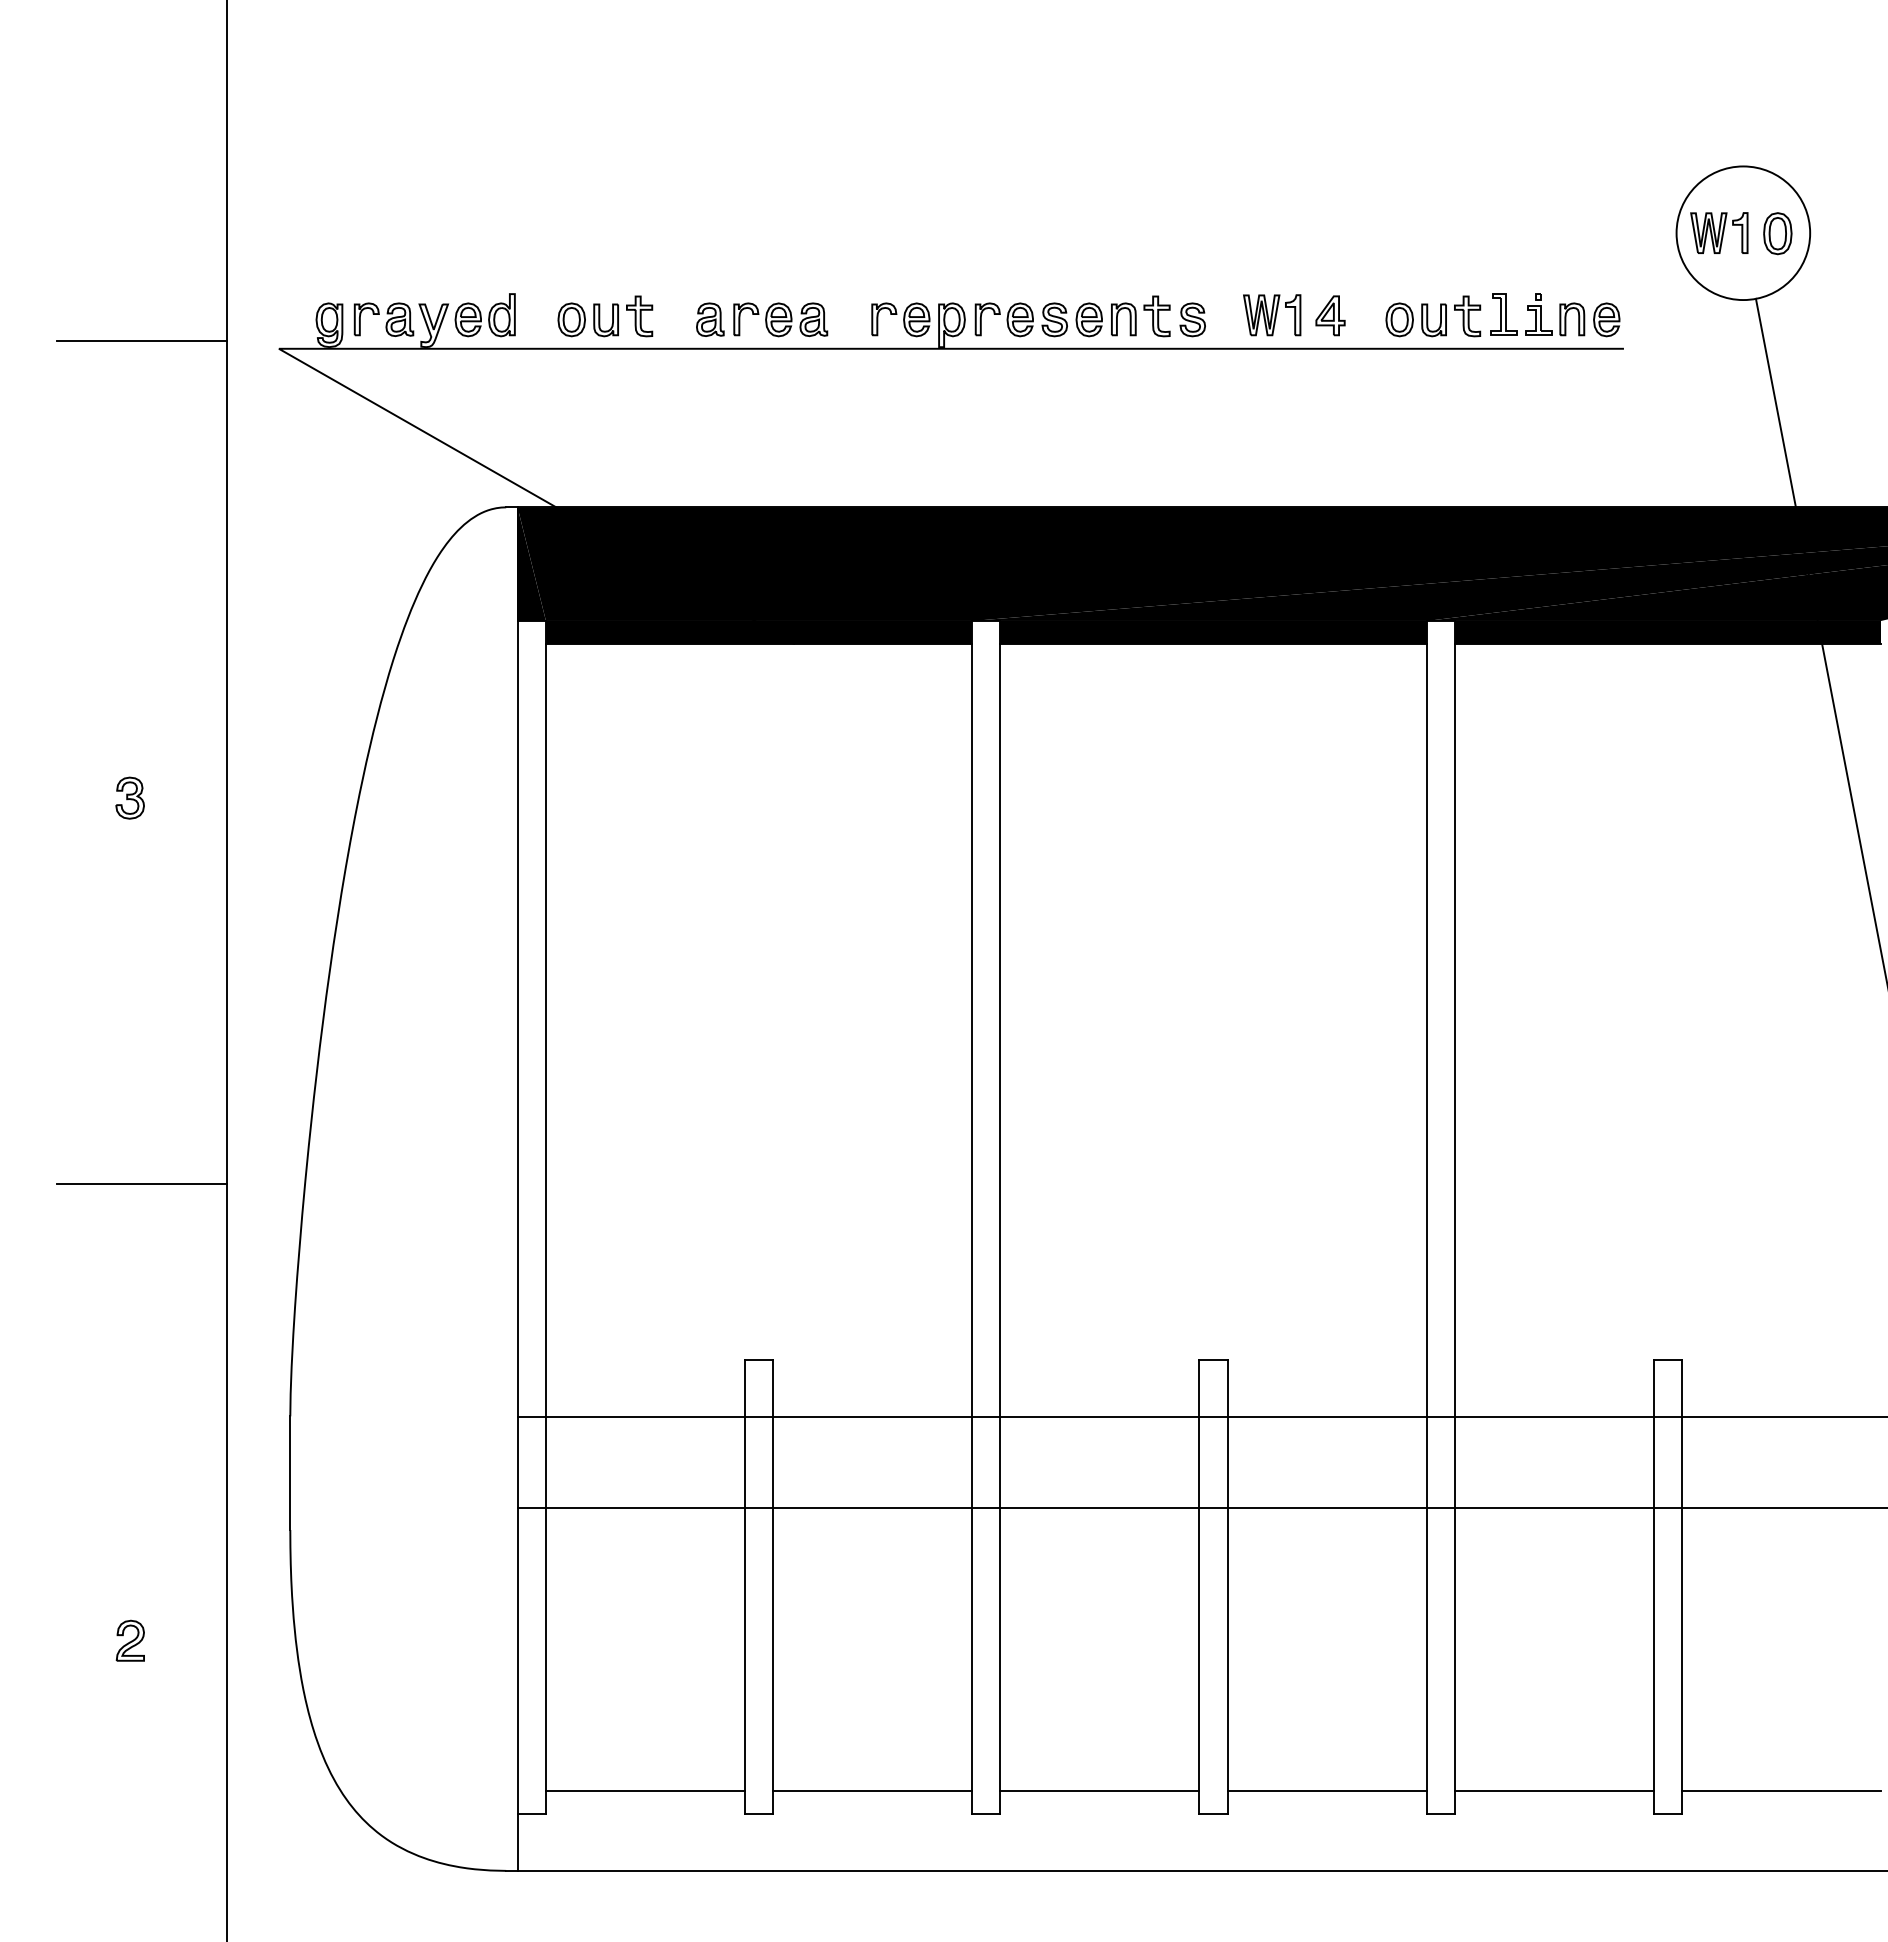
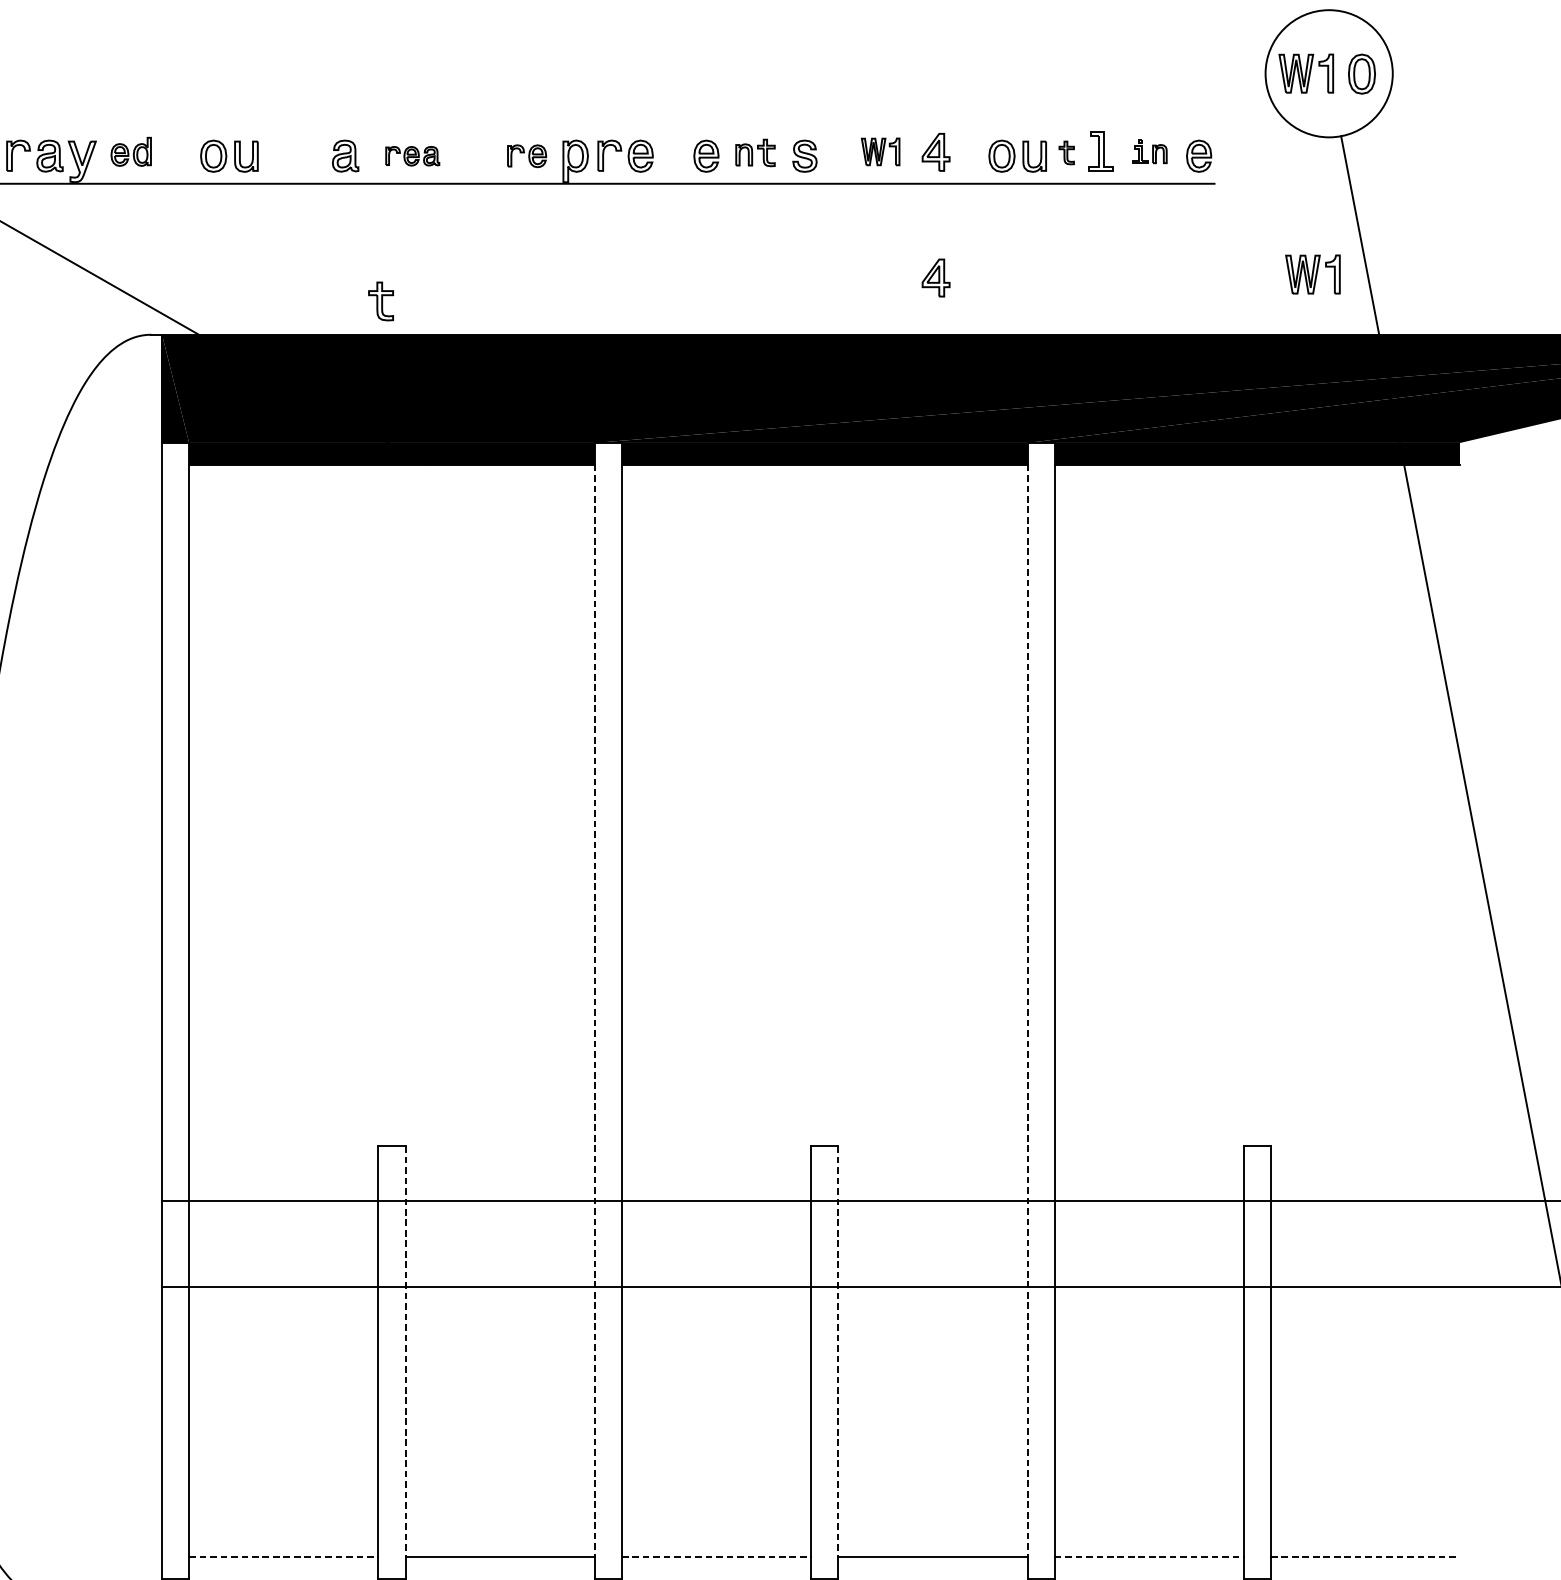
part: (1555, 314) -> (1150, 151), size x0.6
part: (484, 315) -> (130, 152), size x0.7
part: (1272, 315) -> (880, 152), size x0.7
part: (639, 316) -> (381, 301), moved
part: (1140, 316) -> (755, 153), size x0.7
part: (1467, 316) -> (1066, 153), size x0.6
part: (780, 319) -> (412, 155), size x0.6
part: (900, 319) -> (526, 155), size x0.7
part: (1054, 319) -> (673, 155), removed
part: (1726, 443) -> (1313, 273), added
part: (1330, 447) -> (936, 277), added
line: (972, 1217) -> (595, 1010), solid -> dashed
line: (1426, 1217) -> (1027, 1010), solid -> dashed
line: (773, 1575) -> (405, 1351), solid -> dashed
line: (1227, 1575) -> (838, 1351), solid -> dashed
line: (645, 1791) -> (283, 1557), solid -> dashed
line: (1100, 1791) -> (717, 1557), solid -> dashed
line: (1554, 1791) -> (1149, 1557), solid -> dashed
line: (1782, 1791) -> (1366, 1557), solid -> dashed

